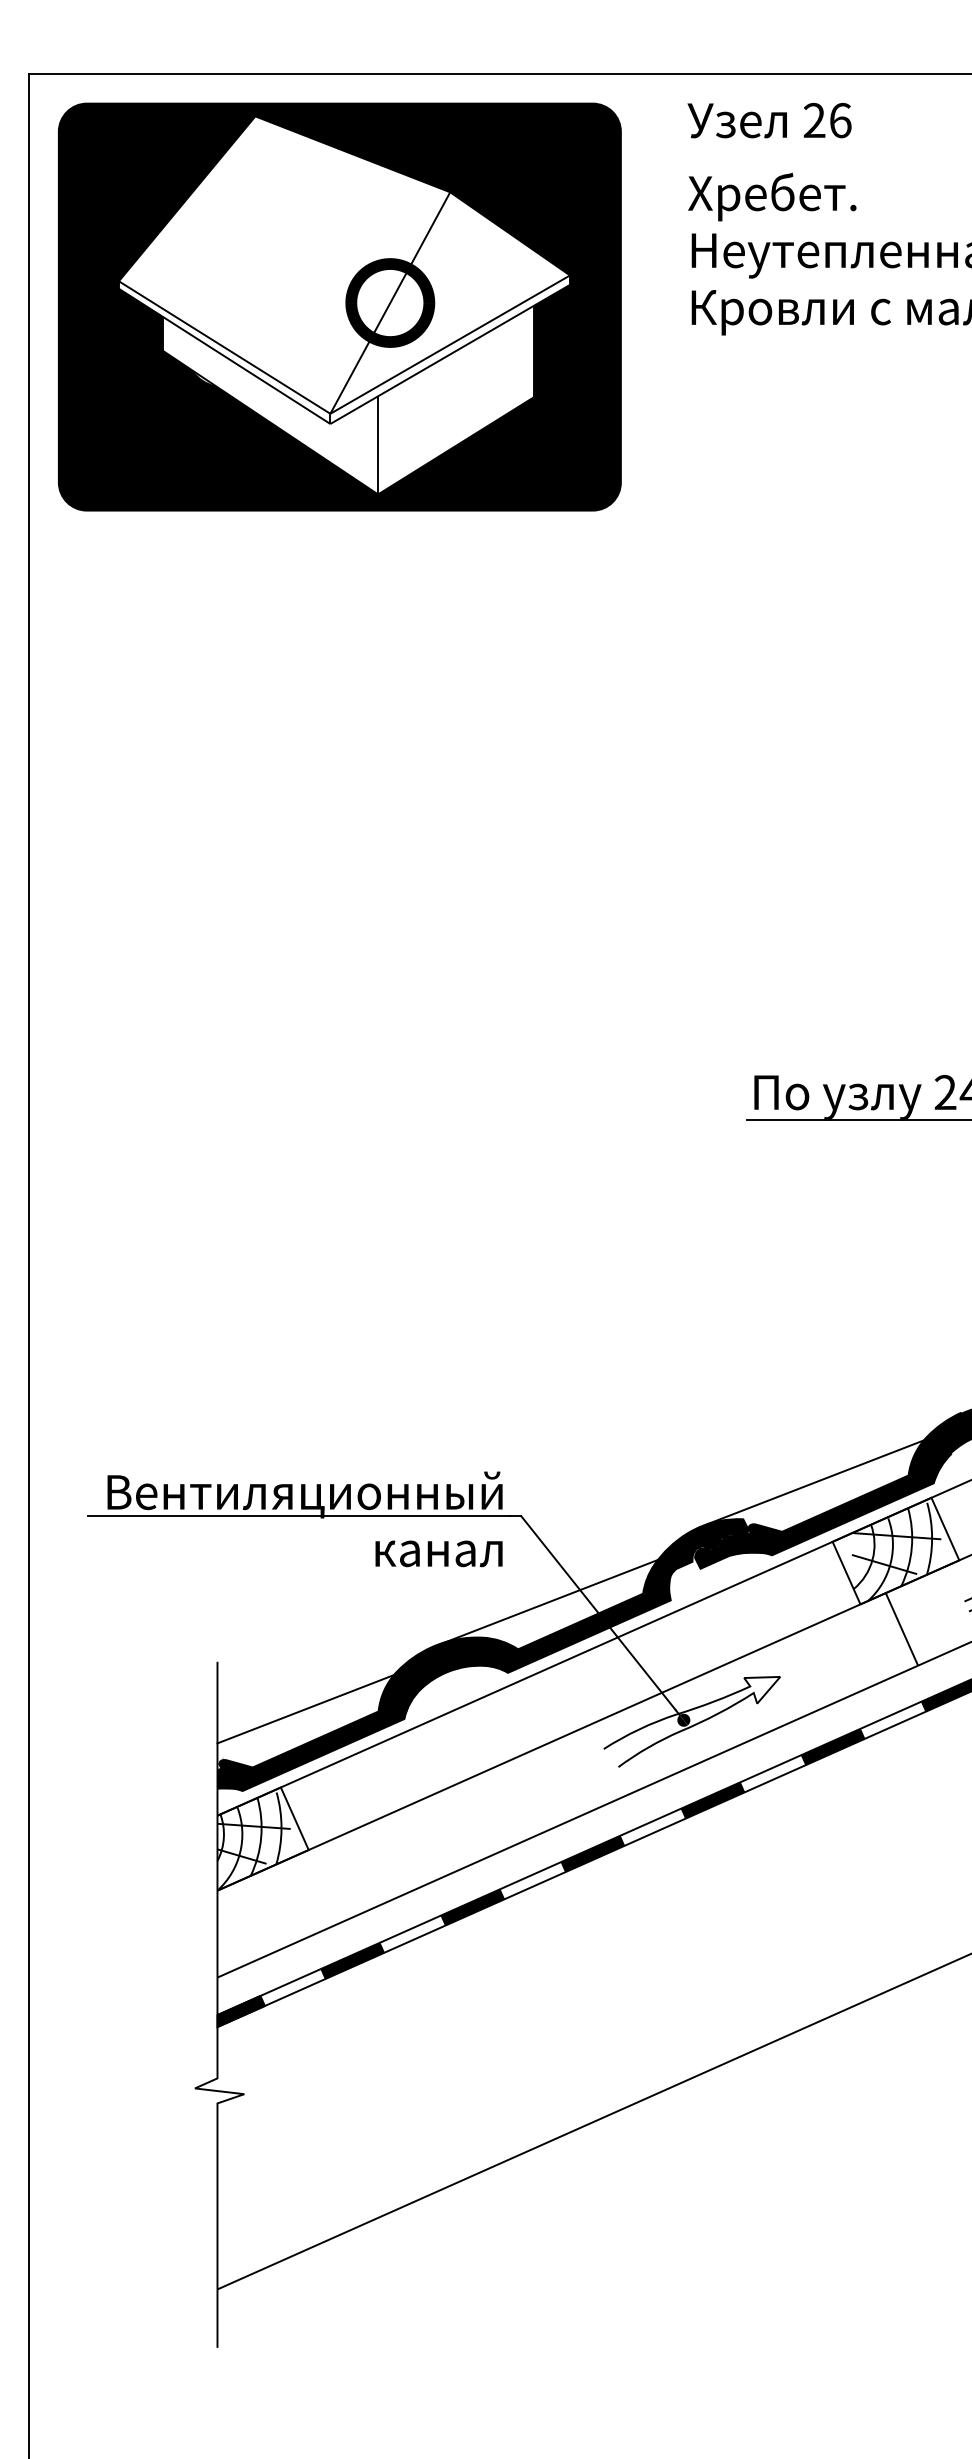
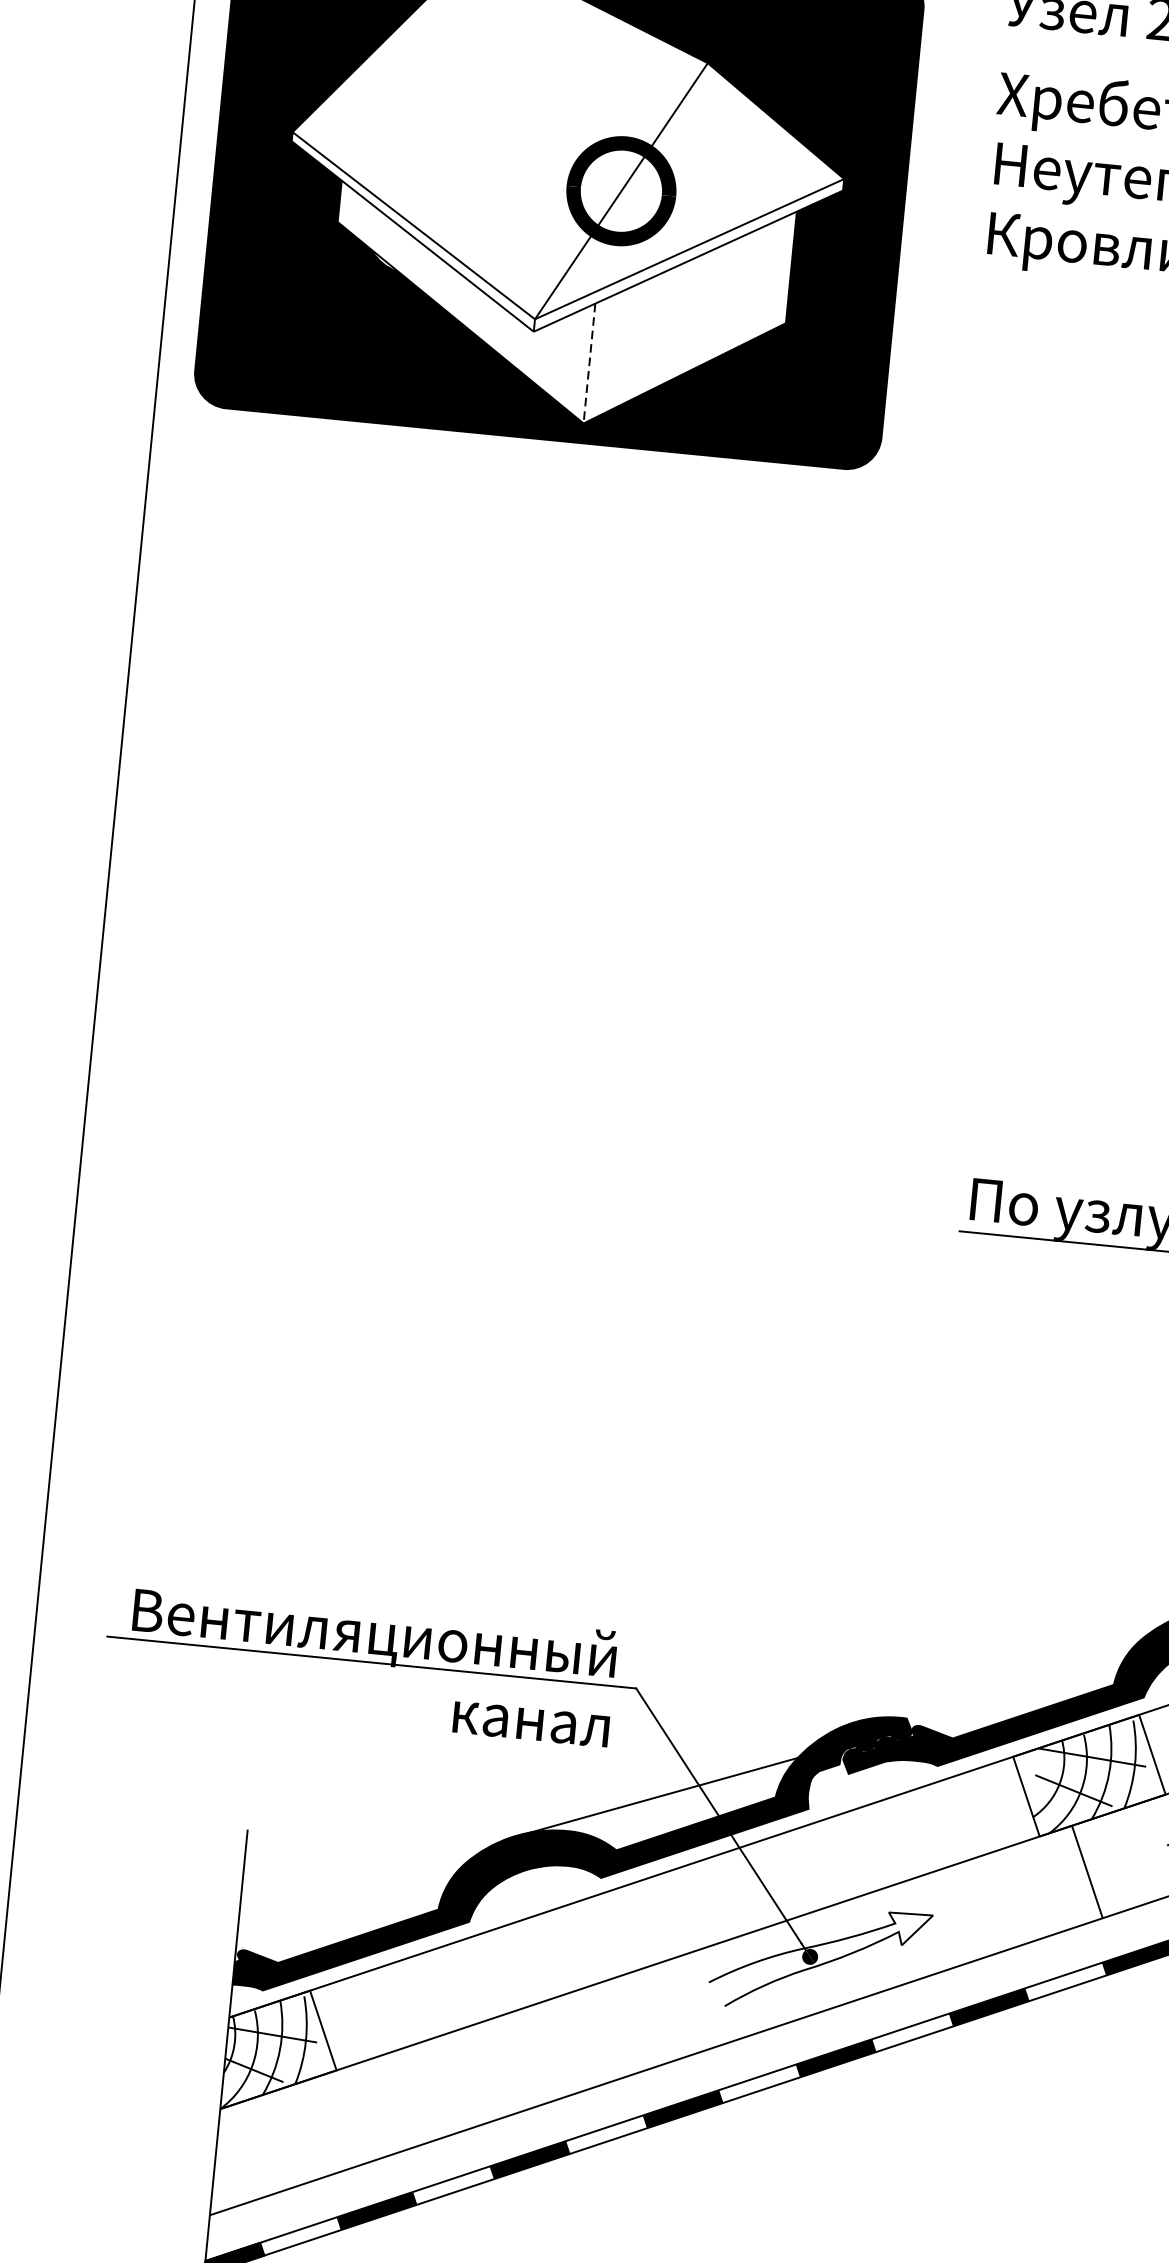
line: (378, 445) -> (589, 363), solid -> dashed
line: (815, 1482) -> (999, 1682), removed
line: (305, 1709) -> (349, 1898), removed

